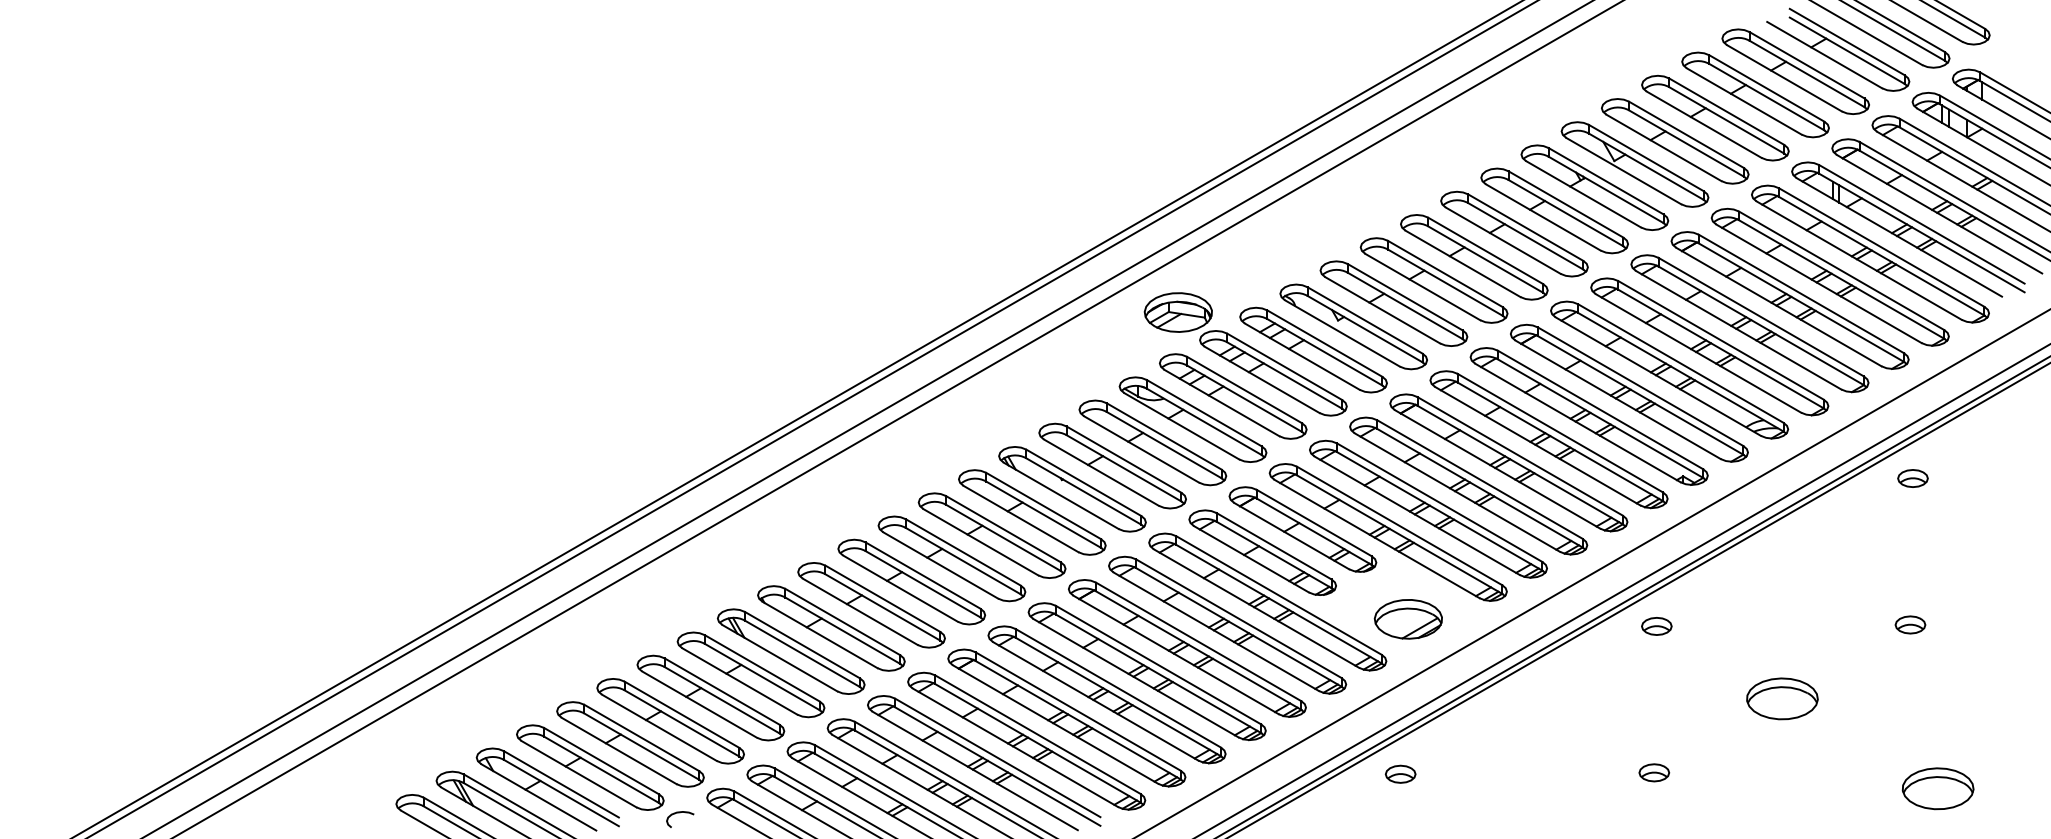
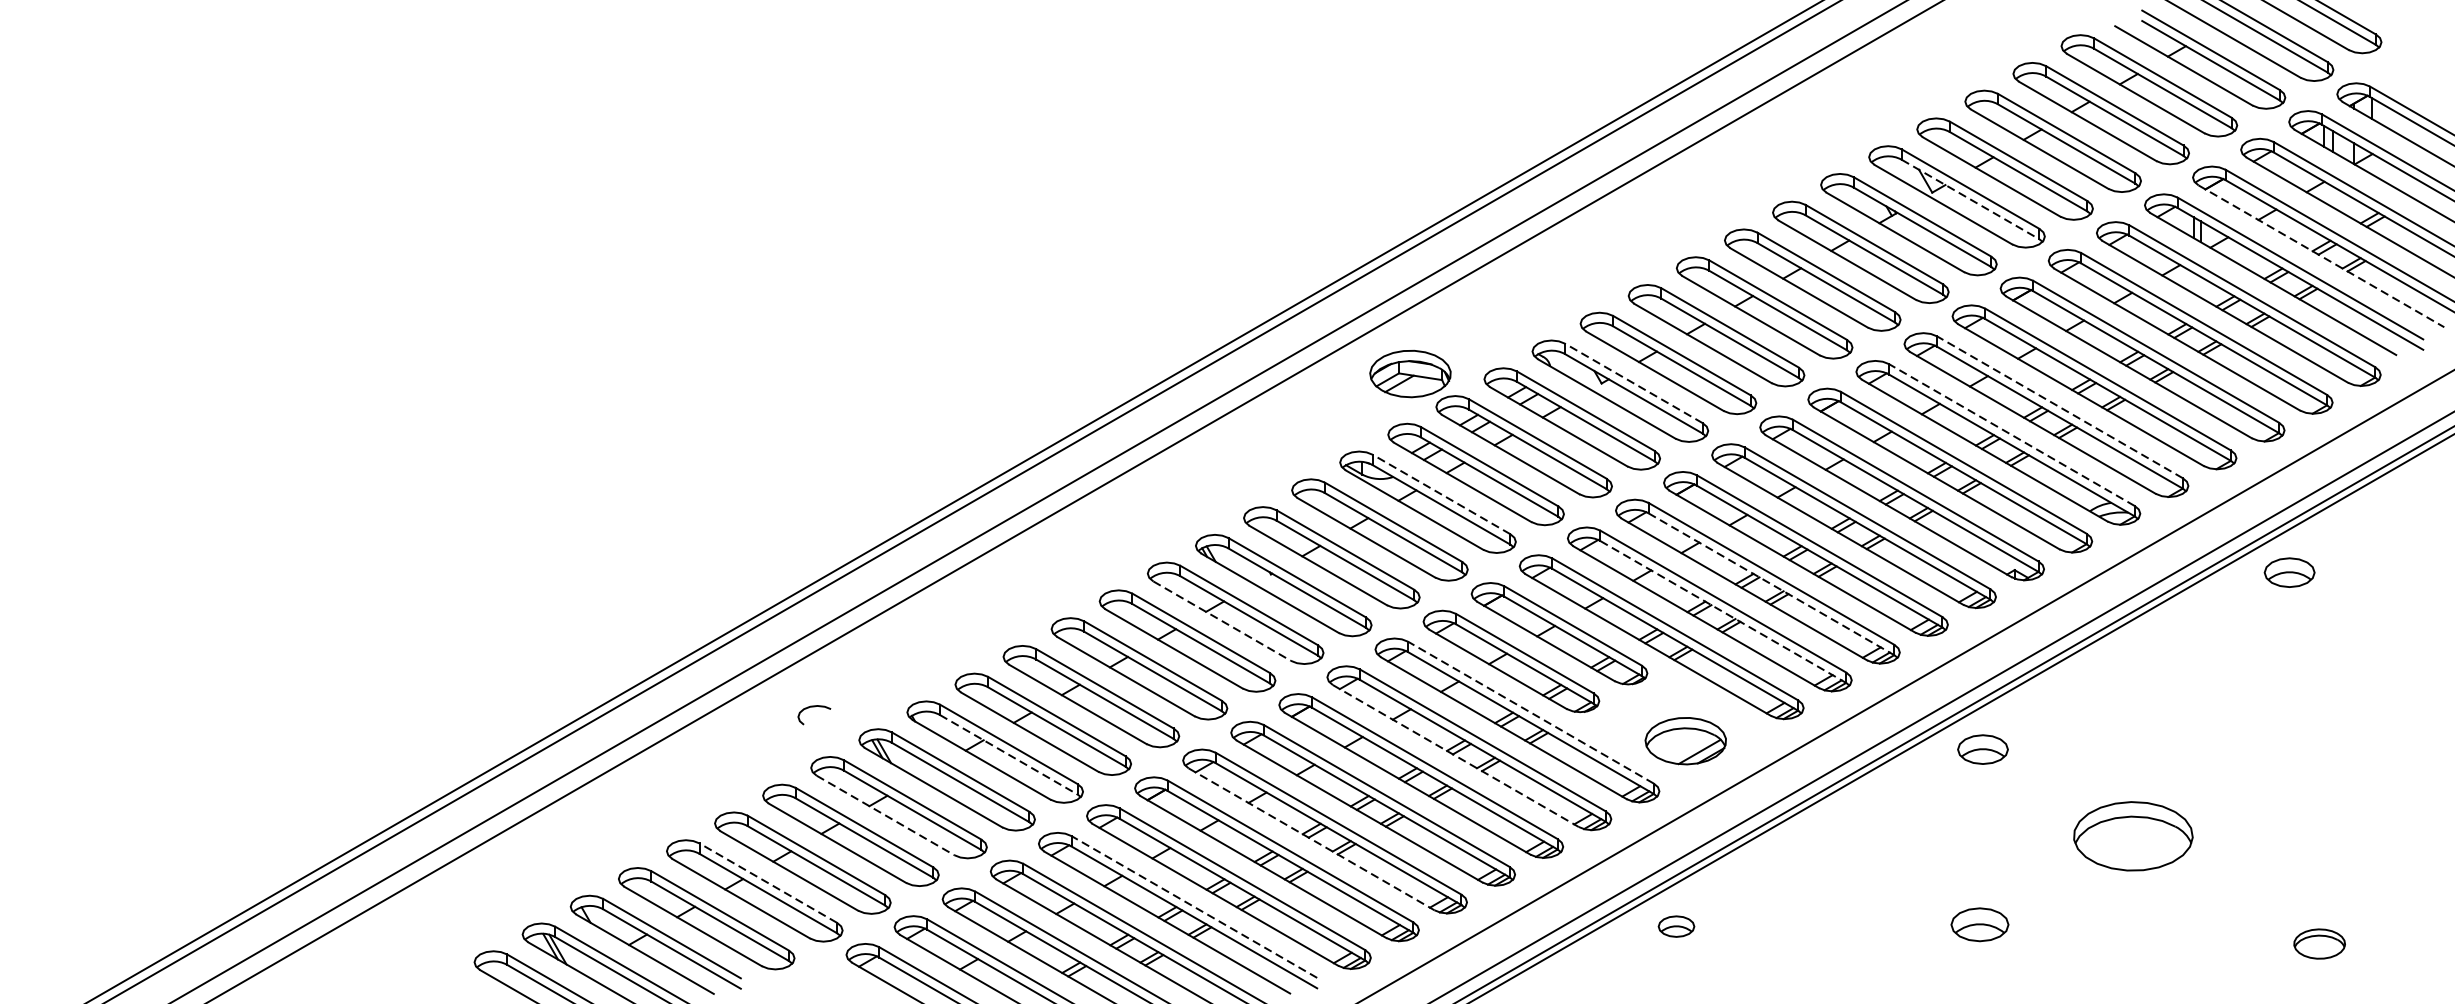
line: (1646, 167) -> (1970, 200), solid -> dashed
line: (1939, 214) -> (2321, 256), solid -> dashed
line: (1364, 320) -> (1633, 383), solid -> dashed
line: (1721, 340) -> (2060, 407), solid -> dashed
line: (1680, 363) -> (2011, 434), solid -> dashed
line: (1203, 412) -> (1440, 493), solid -> dashed
part: (1912, 478) -> (2289, 572), size x1.4
line: (1479, 488) -> (1770, 584), solid -> dashed
line: (1439, 511) -> (1722, 612), solid -> dashed
line: (1021, 519) -> (1222, 621), solid -> dashed
line: (1279, 595) -> (1531, 712), solid -> dashed
part: (1910, 624) -> (2286, 747), removed
part: (1656, 626) -> (1982, 749), size x1.4
line: (843, 630) -> (1009, 754), solid -> dashed
line: (1216, 631) -> (1456, 755), solid -> dashed
line: (740, 681) -> (886, 815), solid -> dashed
part: (1782, 698) -> (2133, 835), size x1.4
line: (1095, 701) -> (1311, 839), solid -> dashed
line: (641, 737) -> (767, 882), solid -> dashed
line: (997, 757) -> (1193, 906), solid -> dashed
part: (1654, 772) -> (1980, 924), size x1.6
part: (1937, 788) -> (2318, 943), size x0.6
curve: (680, 813) -> (814, 707), moved

